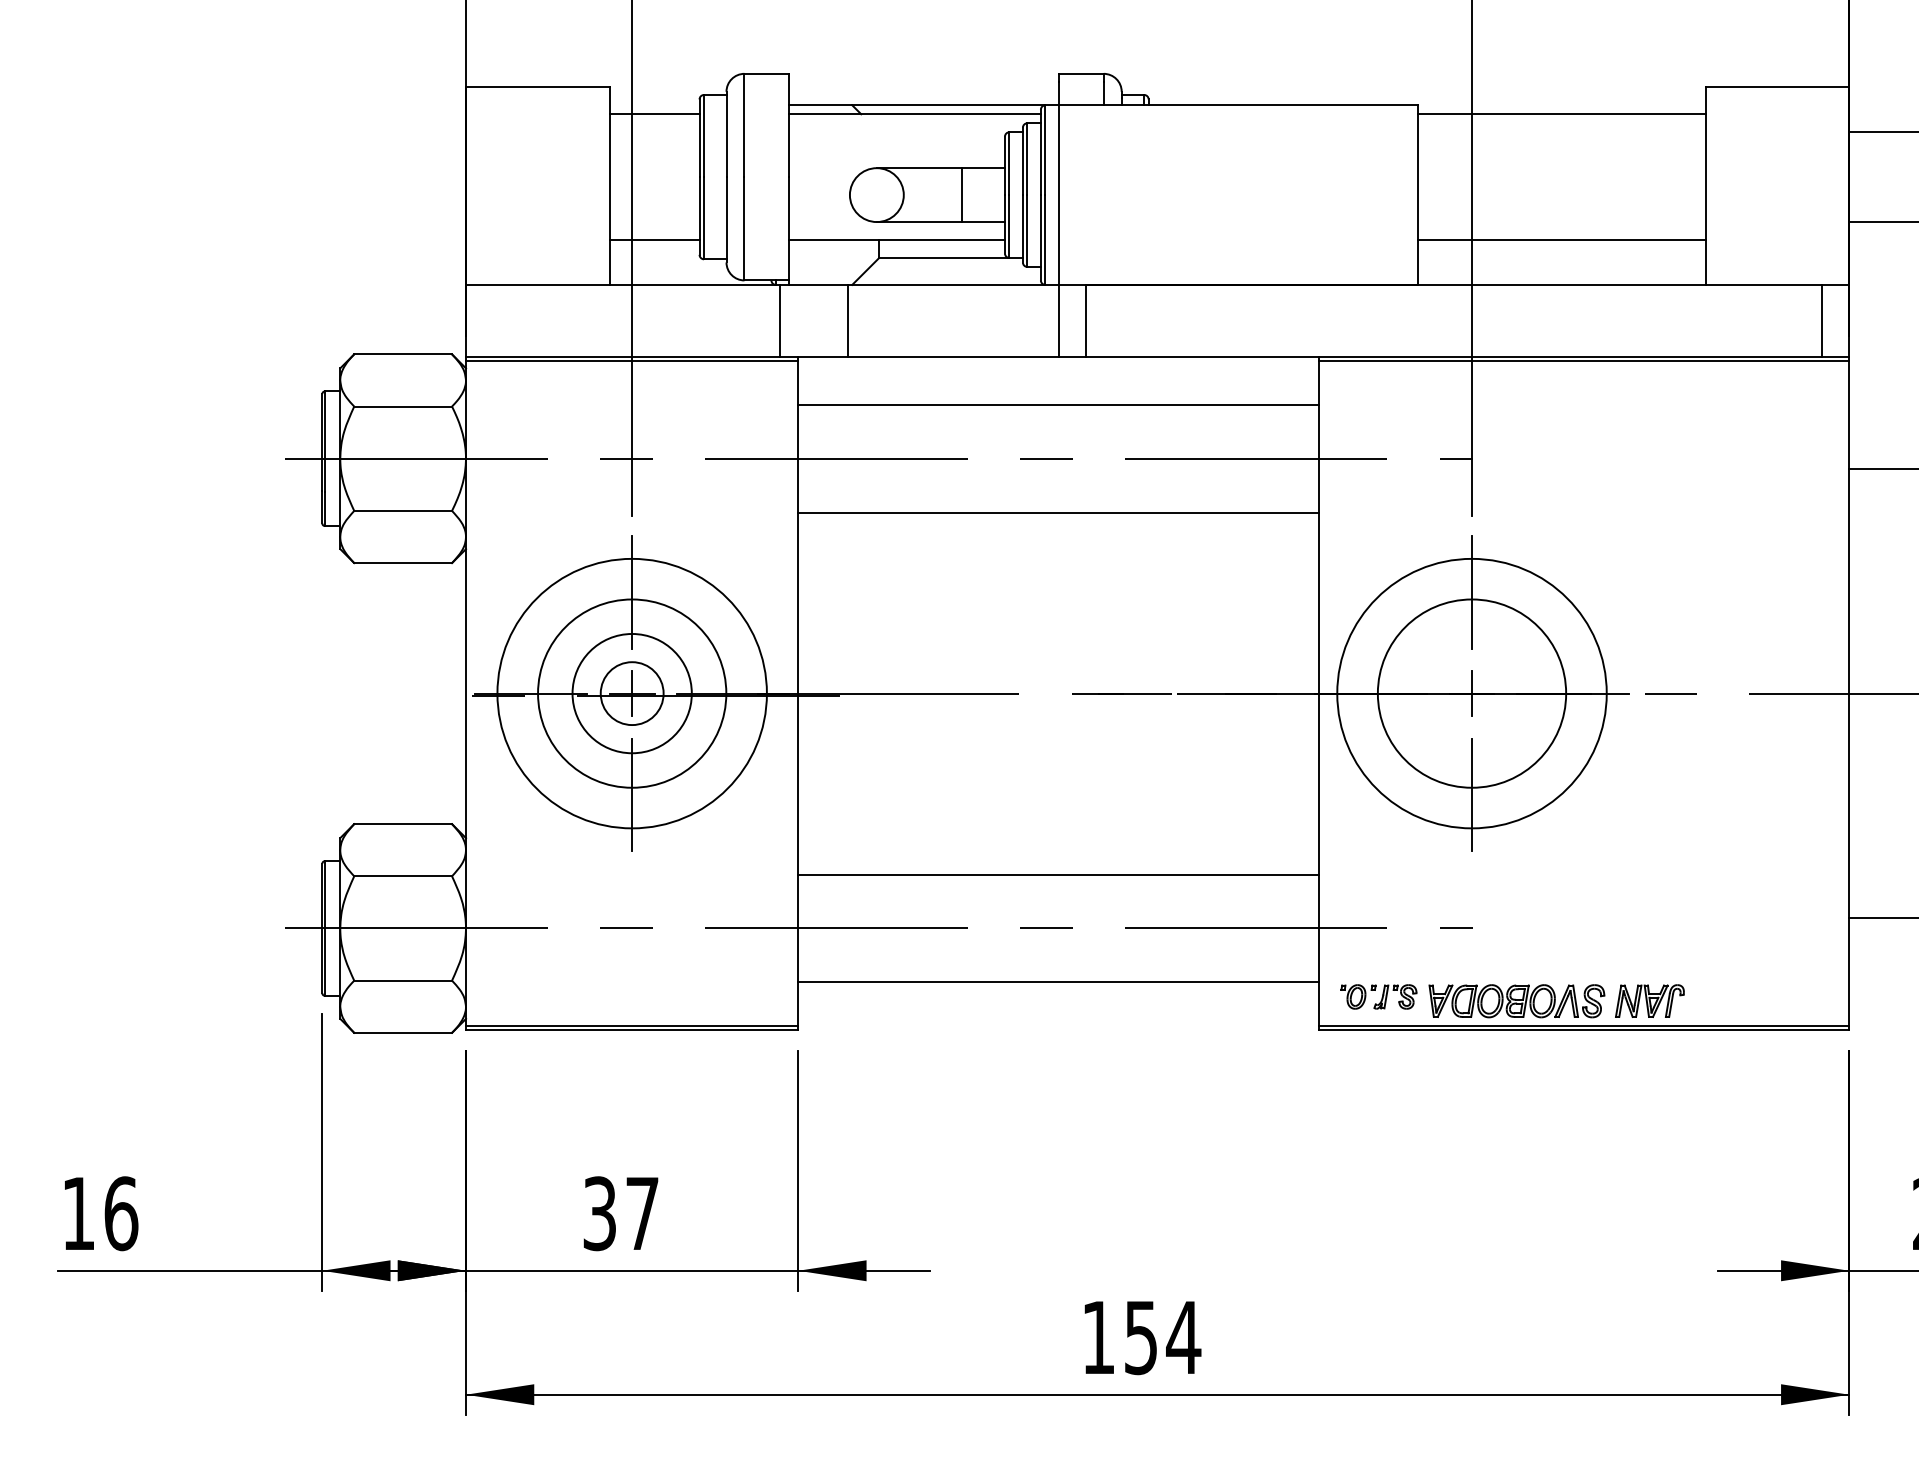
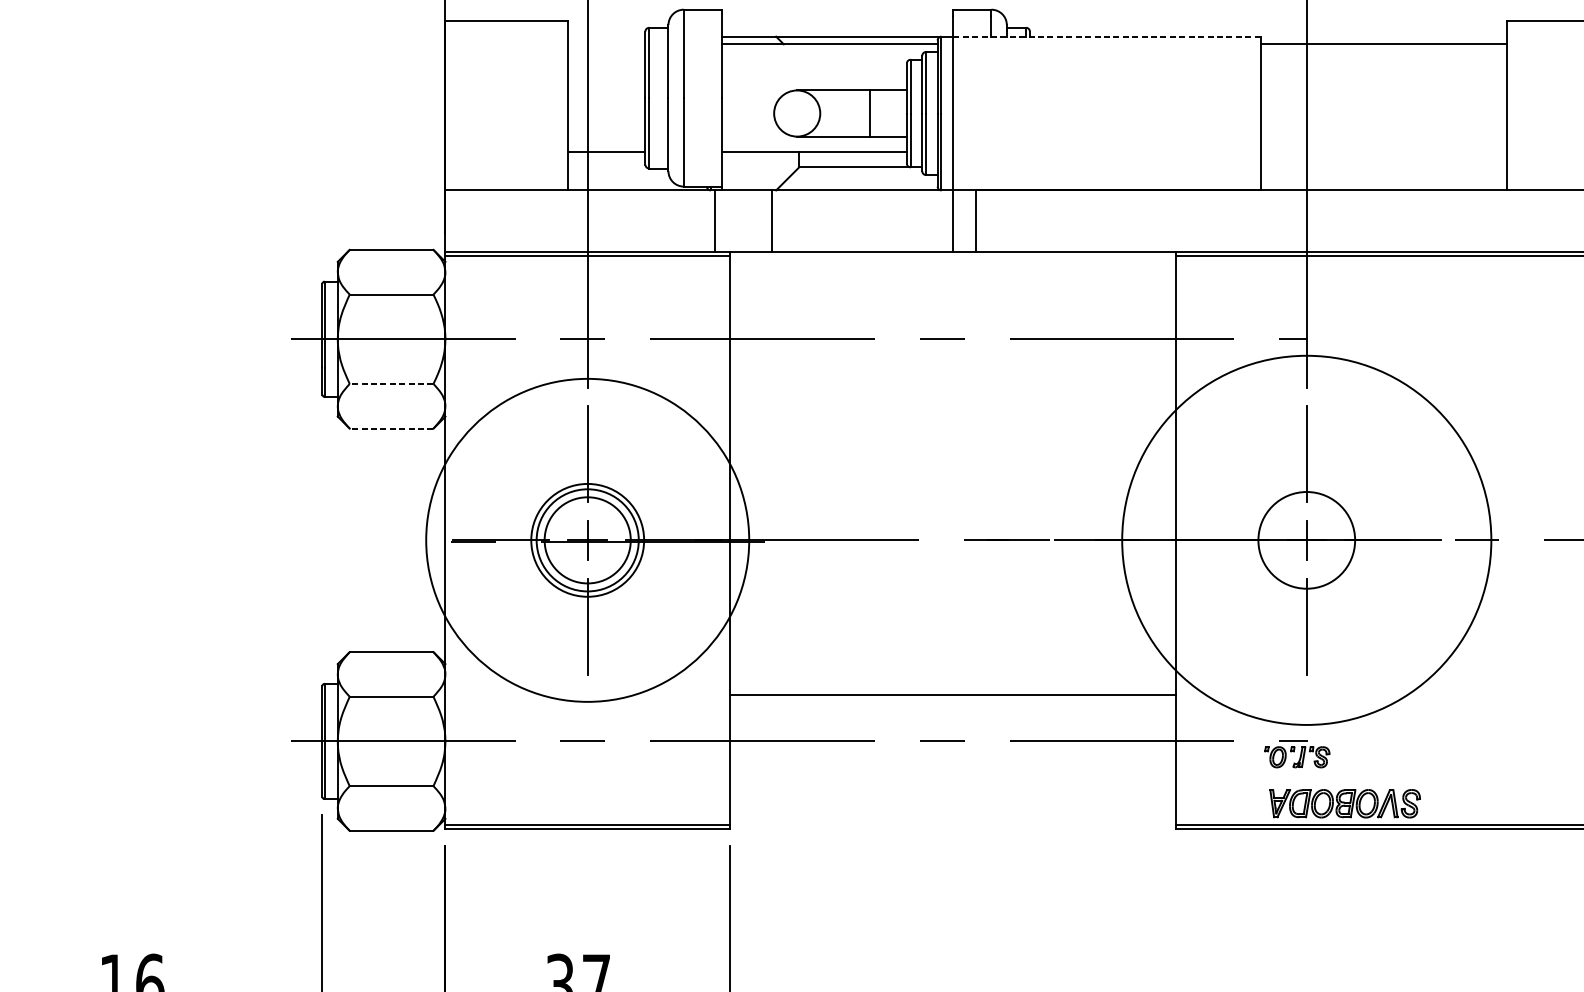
line: (1238, 105) -> (1106, 36), solid -> dashed
line: (654, 114) -> (606, 44), removed
line: (1561, 240) -> (1383, 152), removed
line: (1058, 404) -> (952, 292), removed
line: (403, 510) -> (391, 383), solid -> dashed
line: (1058, 512) -> (952, 385), removed
line: (403, 563) -> (391, 428), solid -> dashed
circle: (631, 693) -> (587, 540), size x1.4
circle: (631, 693) -> (587, 540), size x1.6
circle: (632, 693) -> (587, 540), size x0.7
circle: (1471, 693) -> (1306, 540), size x0.6
circle: (1471, 693) -> (1306, 540), size x1.6
line: (1058, 982) -> (952, 787), removed
part: (1378, 996) -> (1296, 756), moved
part: (1649, 1000) -> (1458, 803), removed

